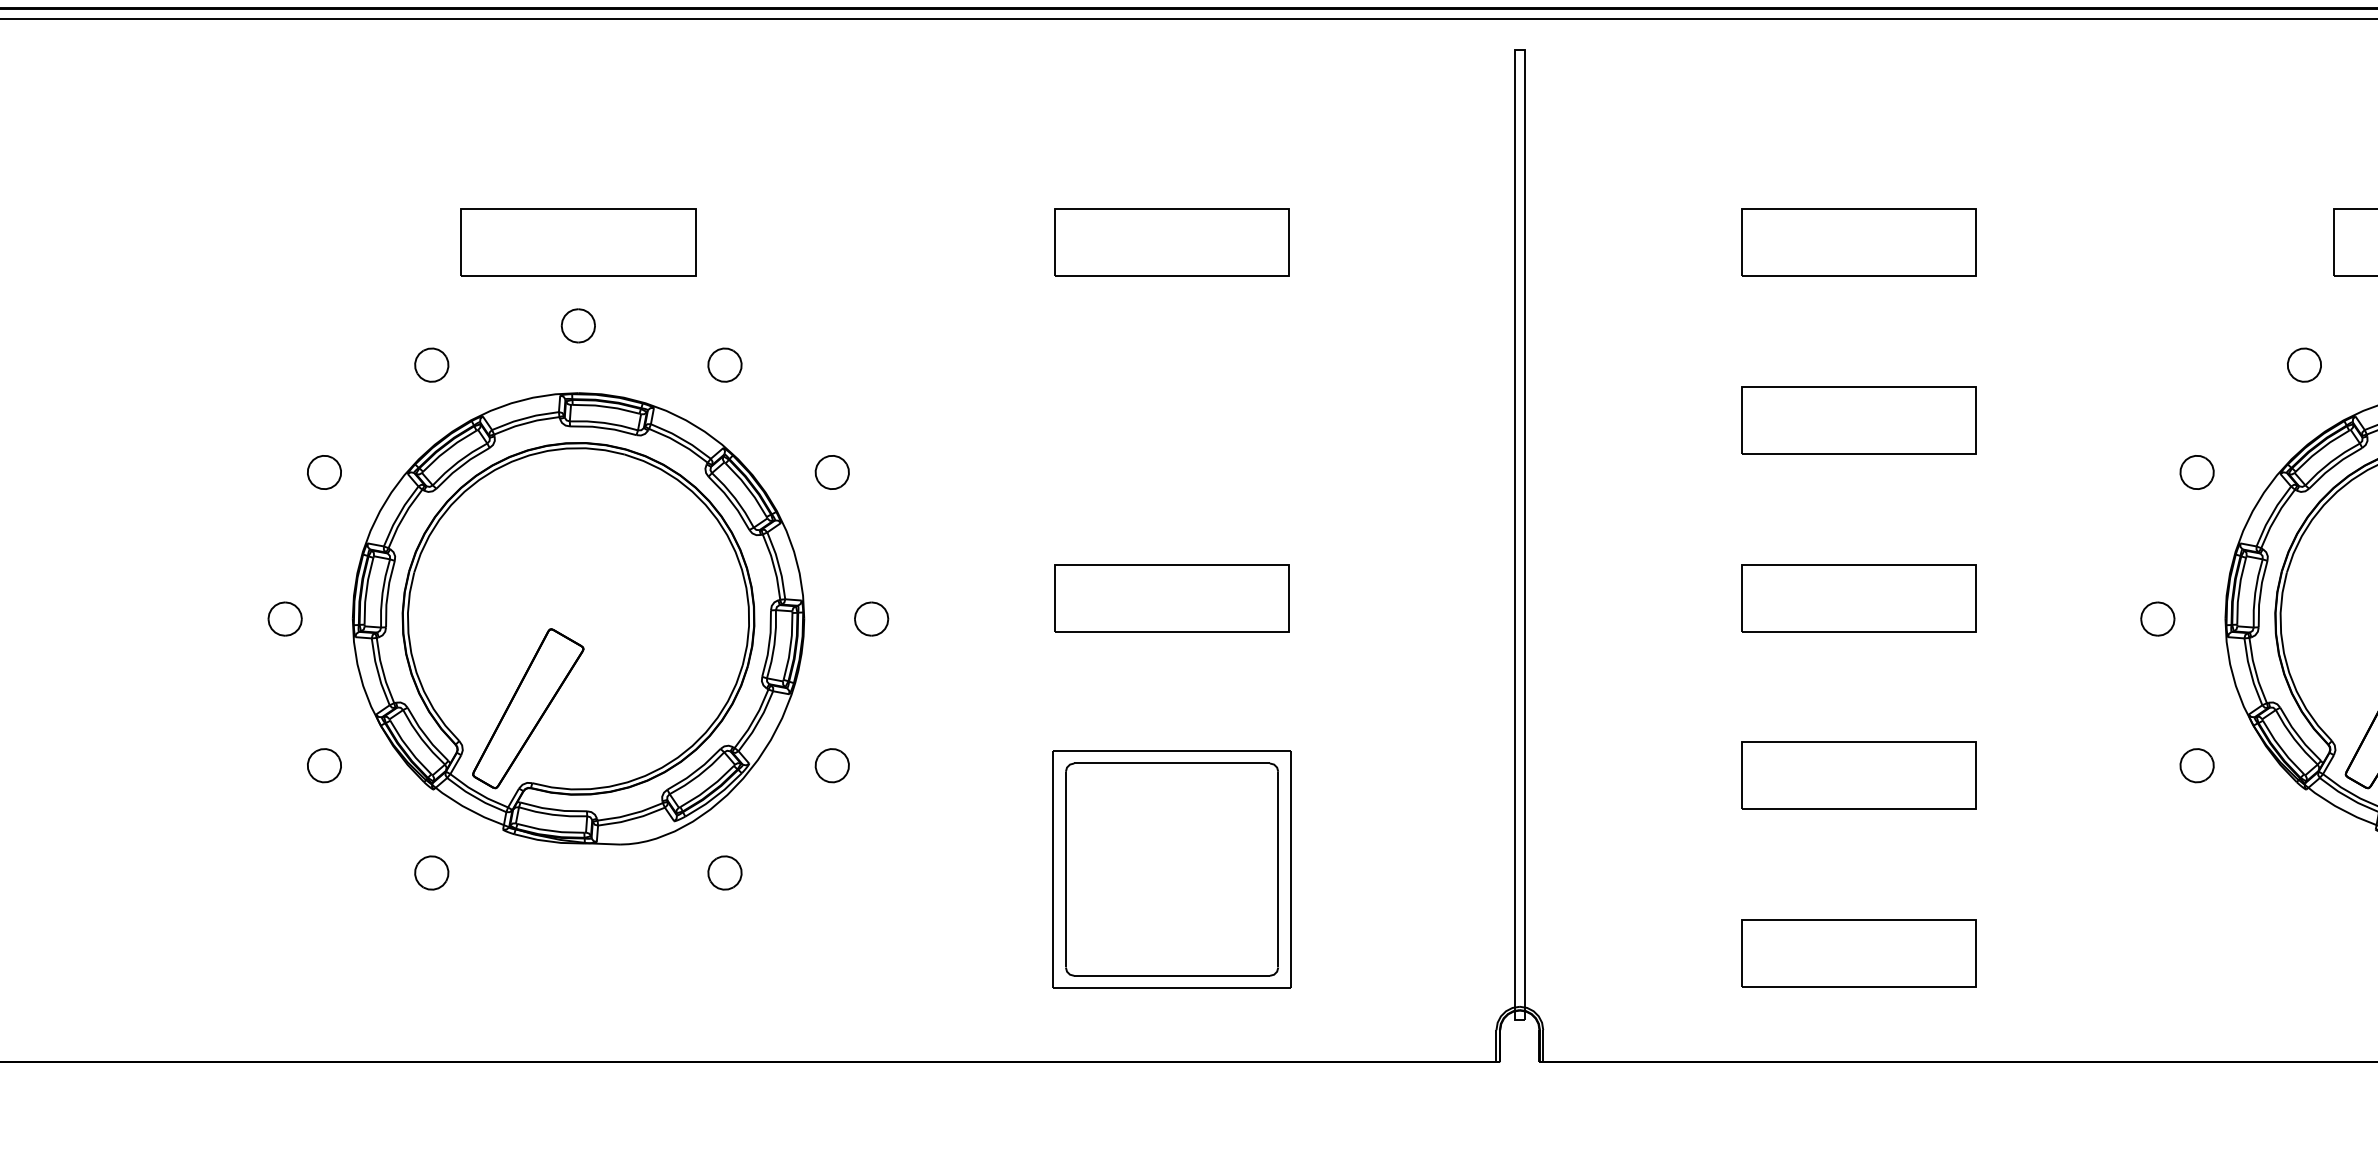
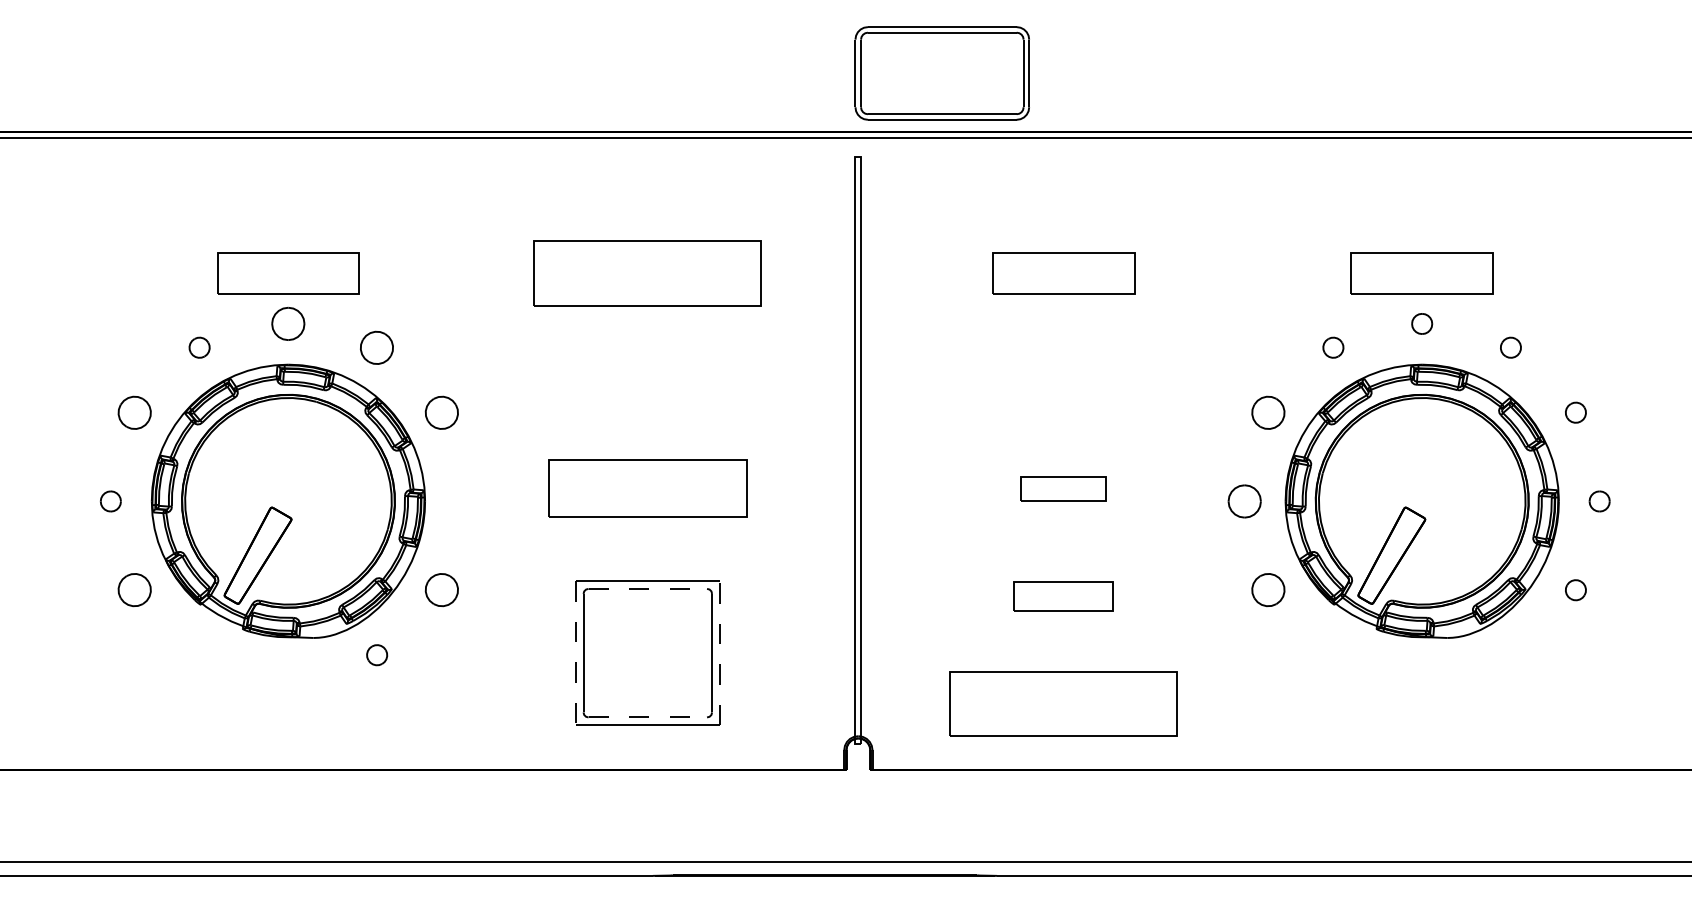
part: (1171, 242) -> (647, 273), size x1.6
part: (578, 325) -> (288, 323), size x1.6
part: (725, 364) -> (377, 347), size x1.6
part: (1858, 419) -> (1063, 380), removed
part: (324, 472) -> (134, 412), size x1.6
part: (832, 472) -> (442, 412), size x1.6
part: (2197, 472) -> (1268, 412), size x1.6
part: (1171, 597) -> (647, 488), size x1.4
part: (1858, 597) -> (1063, 488), size x0.6
part: (870, 619) -> (465, 501), removed
part: (2157, 619) -> (1244, 501), size x1.6
line: (1173, 762) -> (648, 588), solid -> dashed
part: (324, 766) -> (134, 590), size x1.6
part: (832, 766) -> (442, 590), size x1.6
part: (2197, 766) -> (1268, 590), size x1.6
part: (1858, 776) -> (1063, 596), size x0.7
line: (1052, 870) -> (575, 653), solid -> dashed
line: (1290, 870) -> (719, 653), solid -> dashed
part: (431, 873) -> (199, 655), removed
part: (1858, 952) -> (1063, 703), size x1.6
line: (1173, 975) -> (648, 717), solid -> dashed

